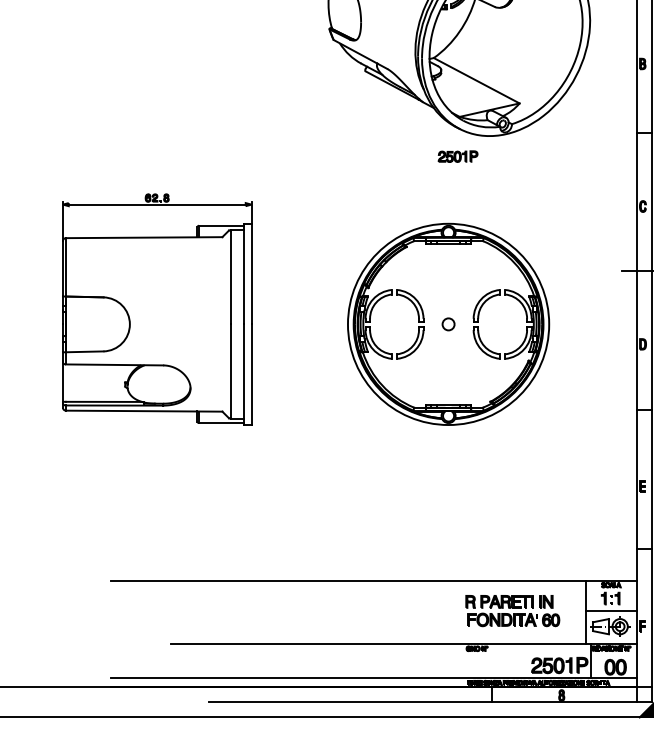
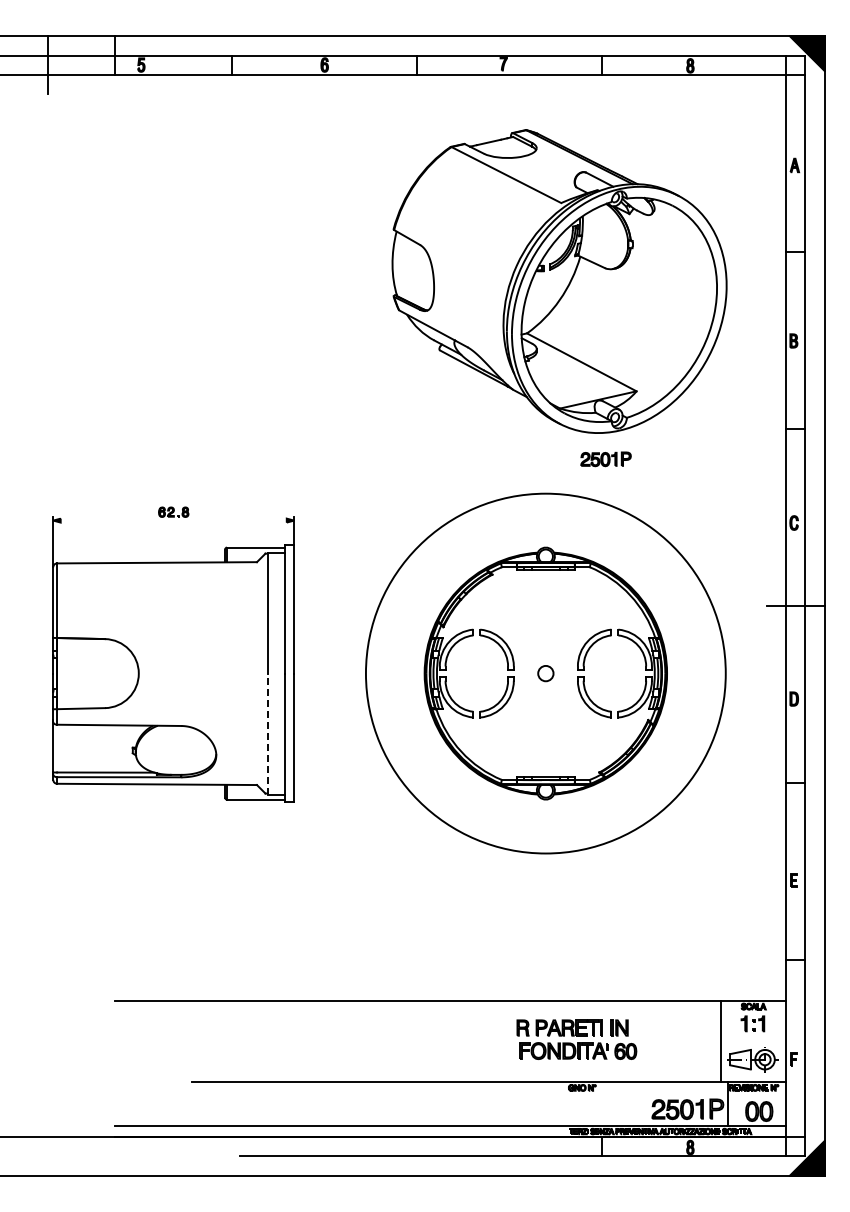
part: (457, 156) -> (605, 459), moved
line: (157, 204) -> (173, 520), removed
circle: (448, 324) -> (545, 673), size x1.4
line: (230, 371) -> (267, 733), solid -> dashed
part: (512, 610) -> (576, 1039), moved
line: (611, 610) -> (753, 1039), removed

